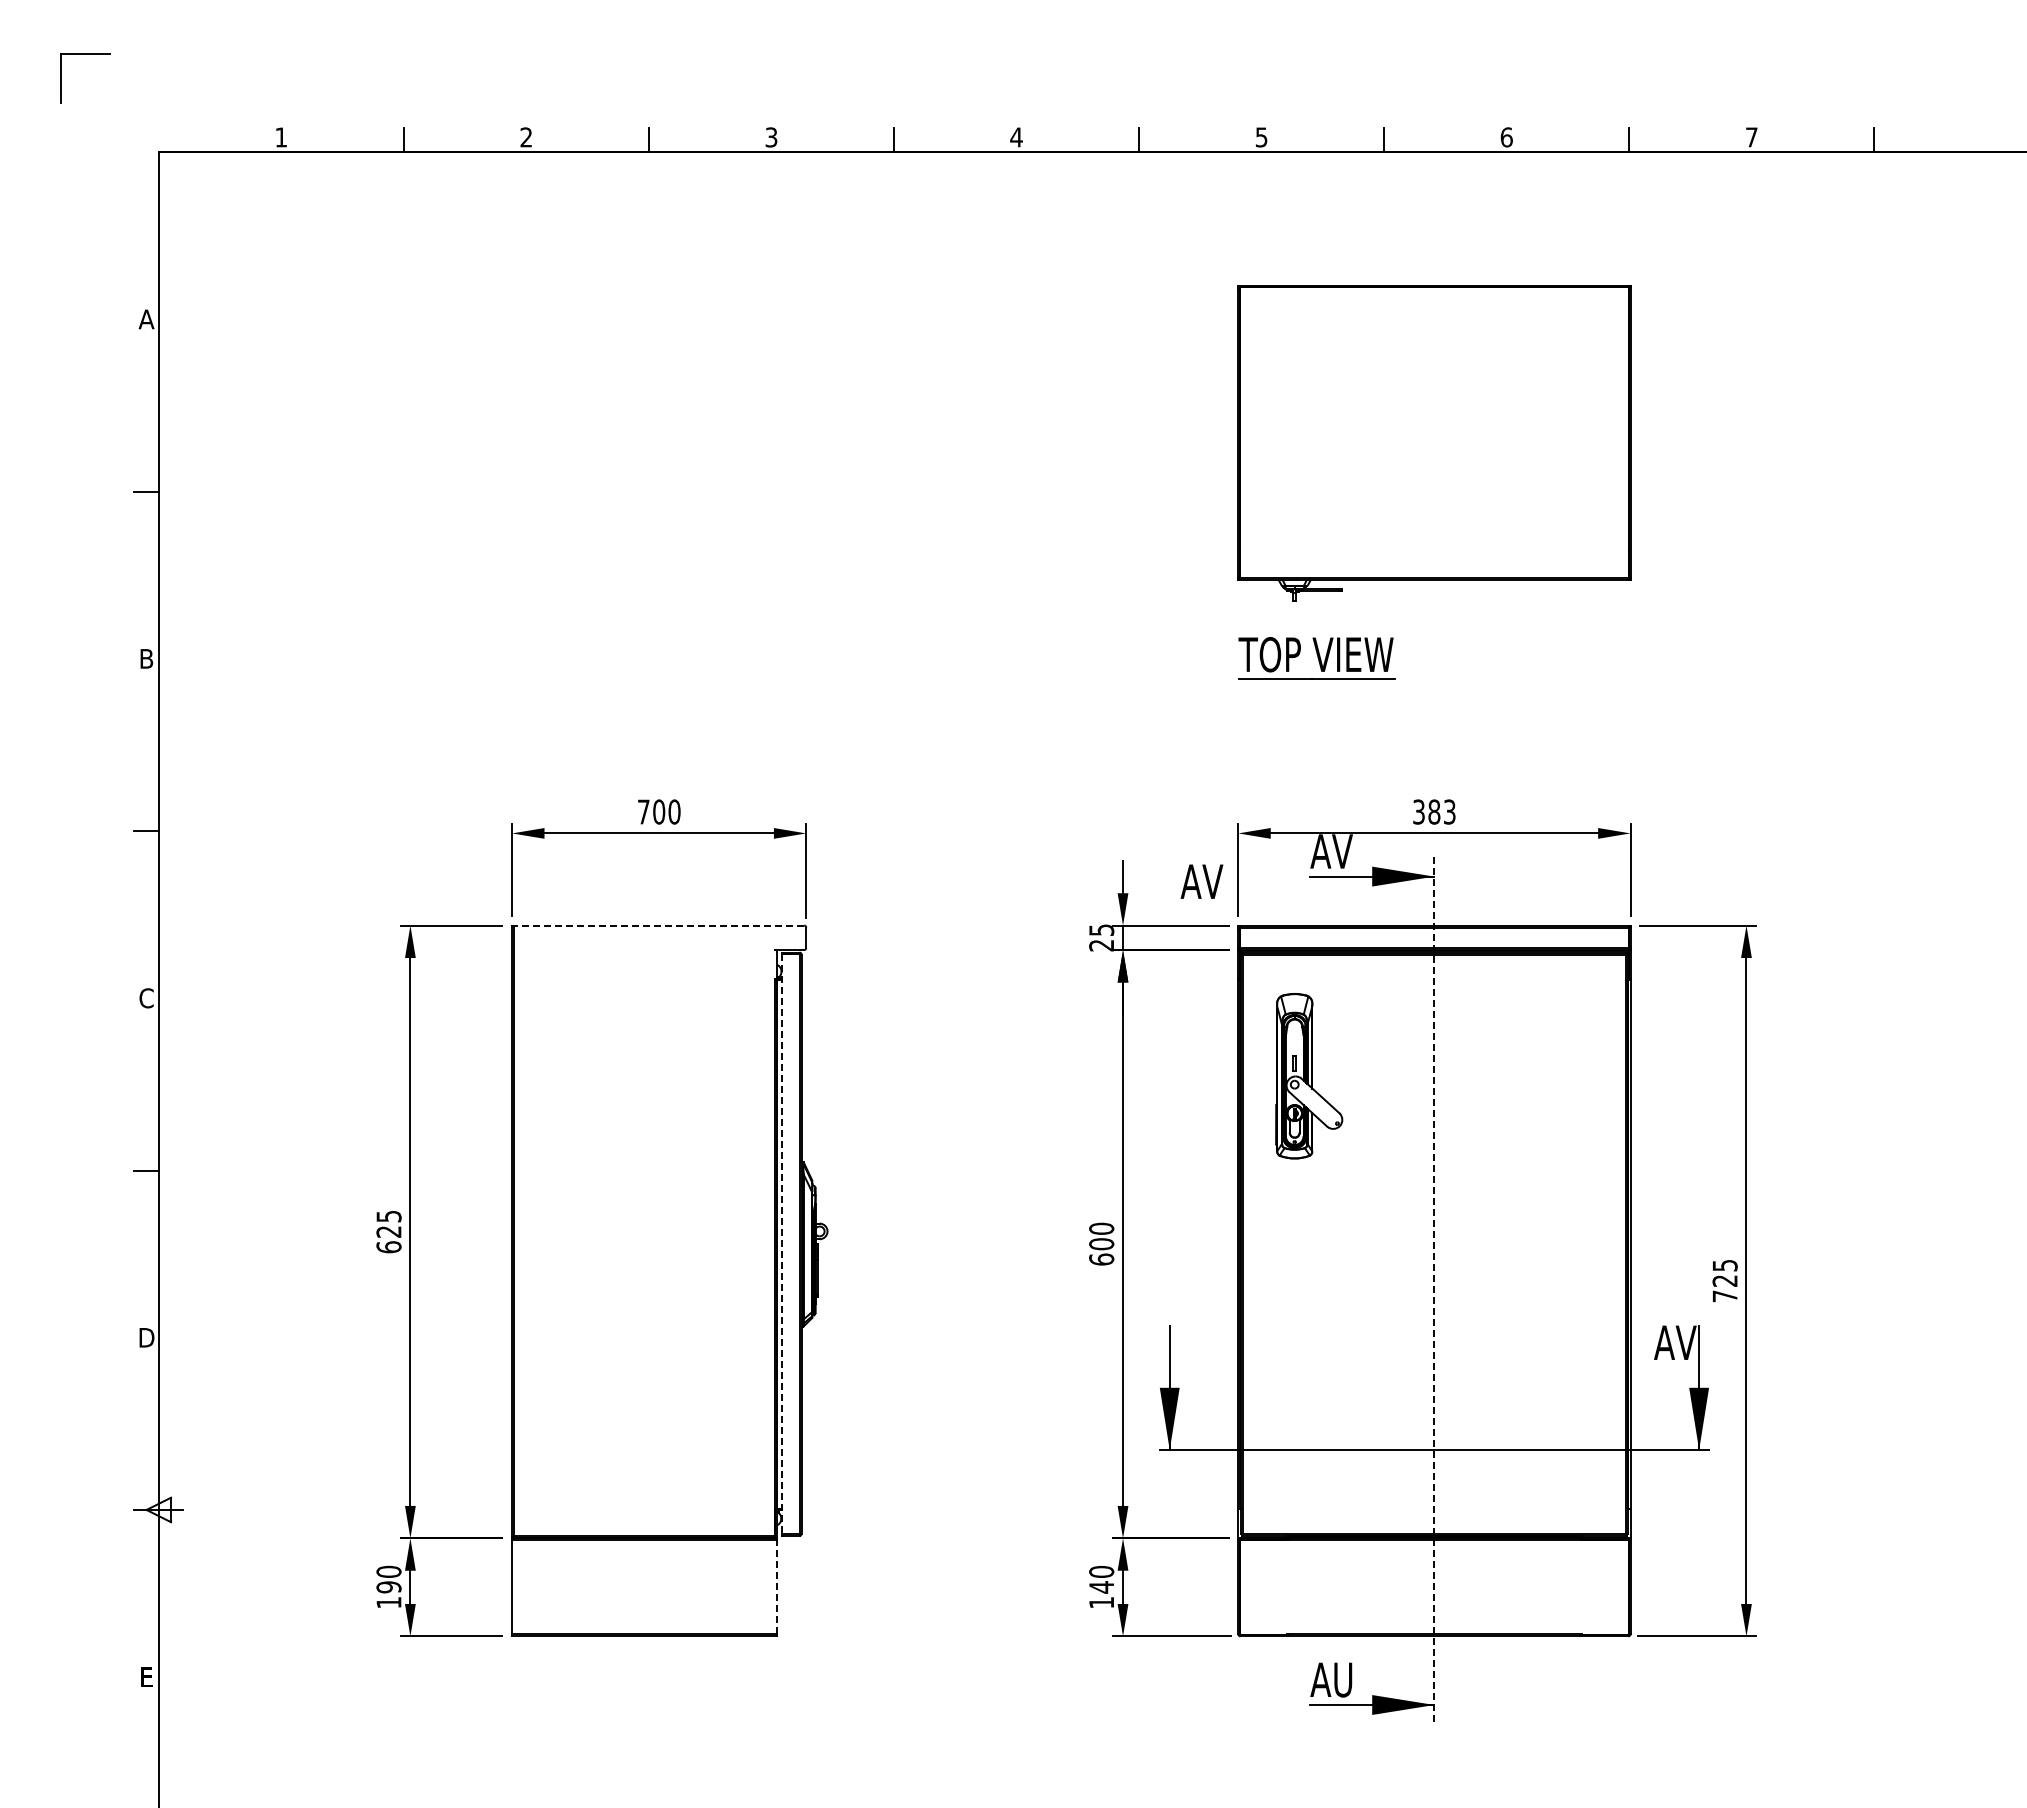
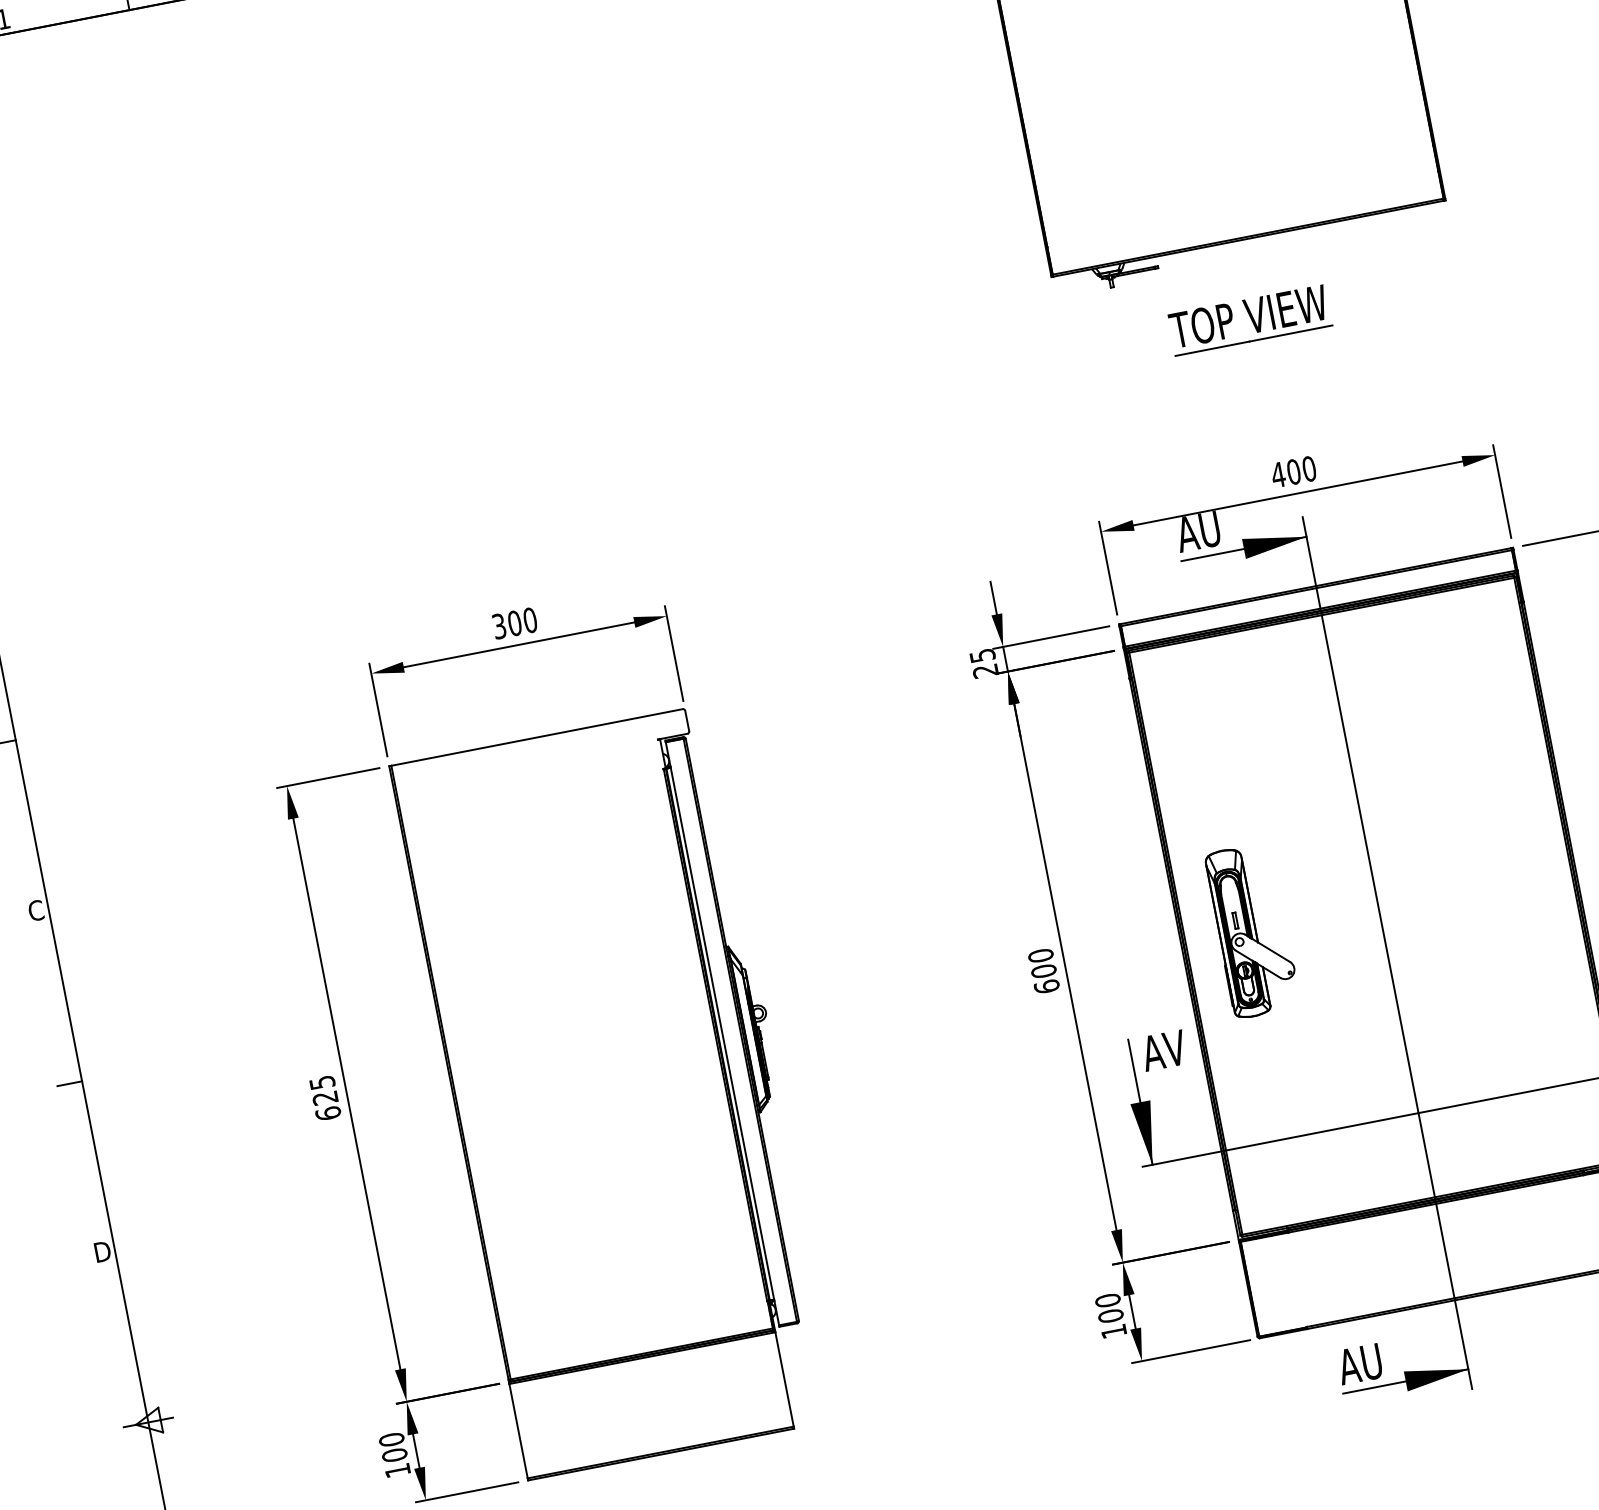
part: (1316, 658) -> (1249, 320), moved
text: (643, 811) -> (498, 625), 700 -> 300
text: (1433, 811) -> (1292, 471), 383 -> 400
text: (1342, 851) -> (1209, 529), AV -> AU
text: (1201, 881) -> (1163, 1050), moved
line: (659, 925) -> (537, 737), dashed -> solid
part: (1309, 1076) -> (1252, 930), moved
line: (781, 1244) -> (722, 1034), dashed -> solid
line: (1434, 1290) -> (1387, 952), dashed -> solid
text: (388, 1587) -> (394, 1455), 190 -> 100
line: (776, 1587) -> (784, 1379), dashed -> solid
text: (1101, 1587) -> (1110, 1316), 140 -> 100

